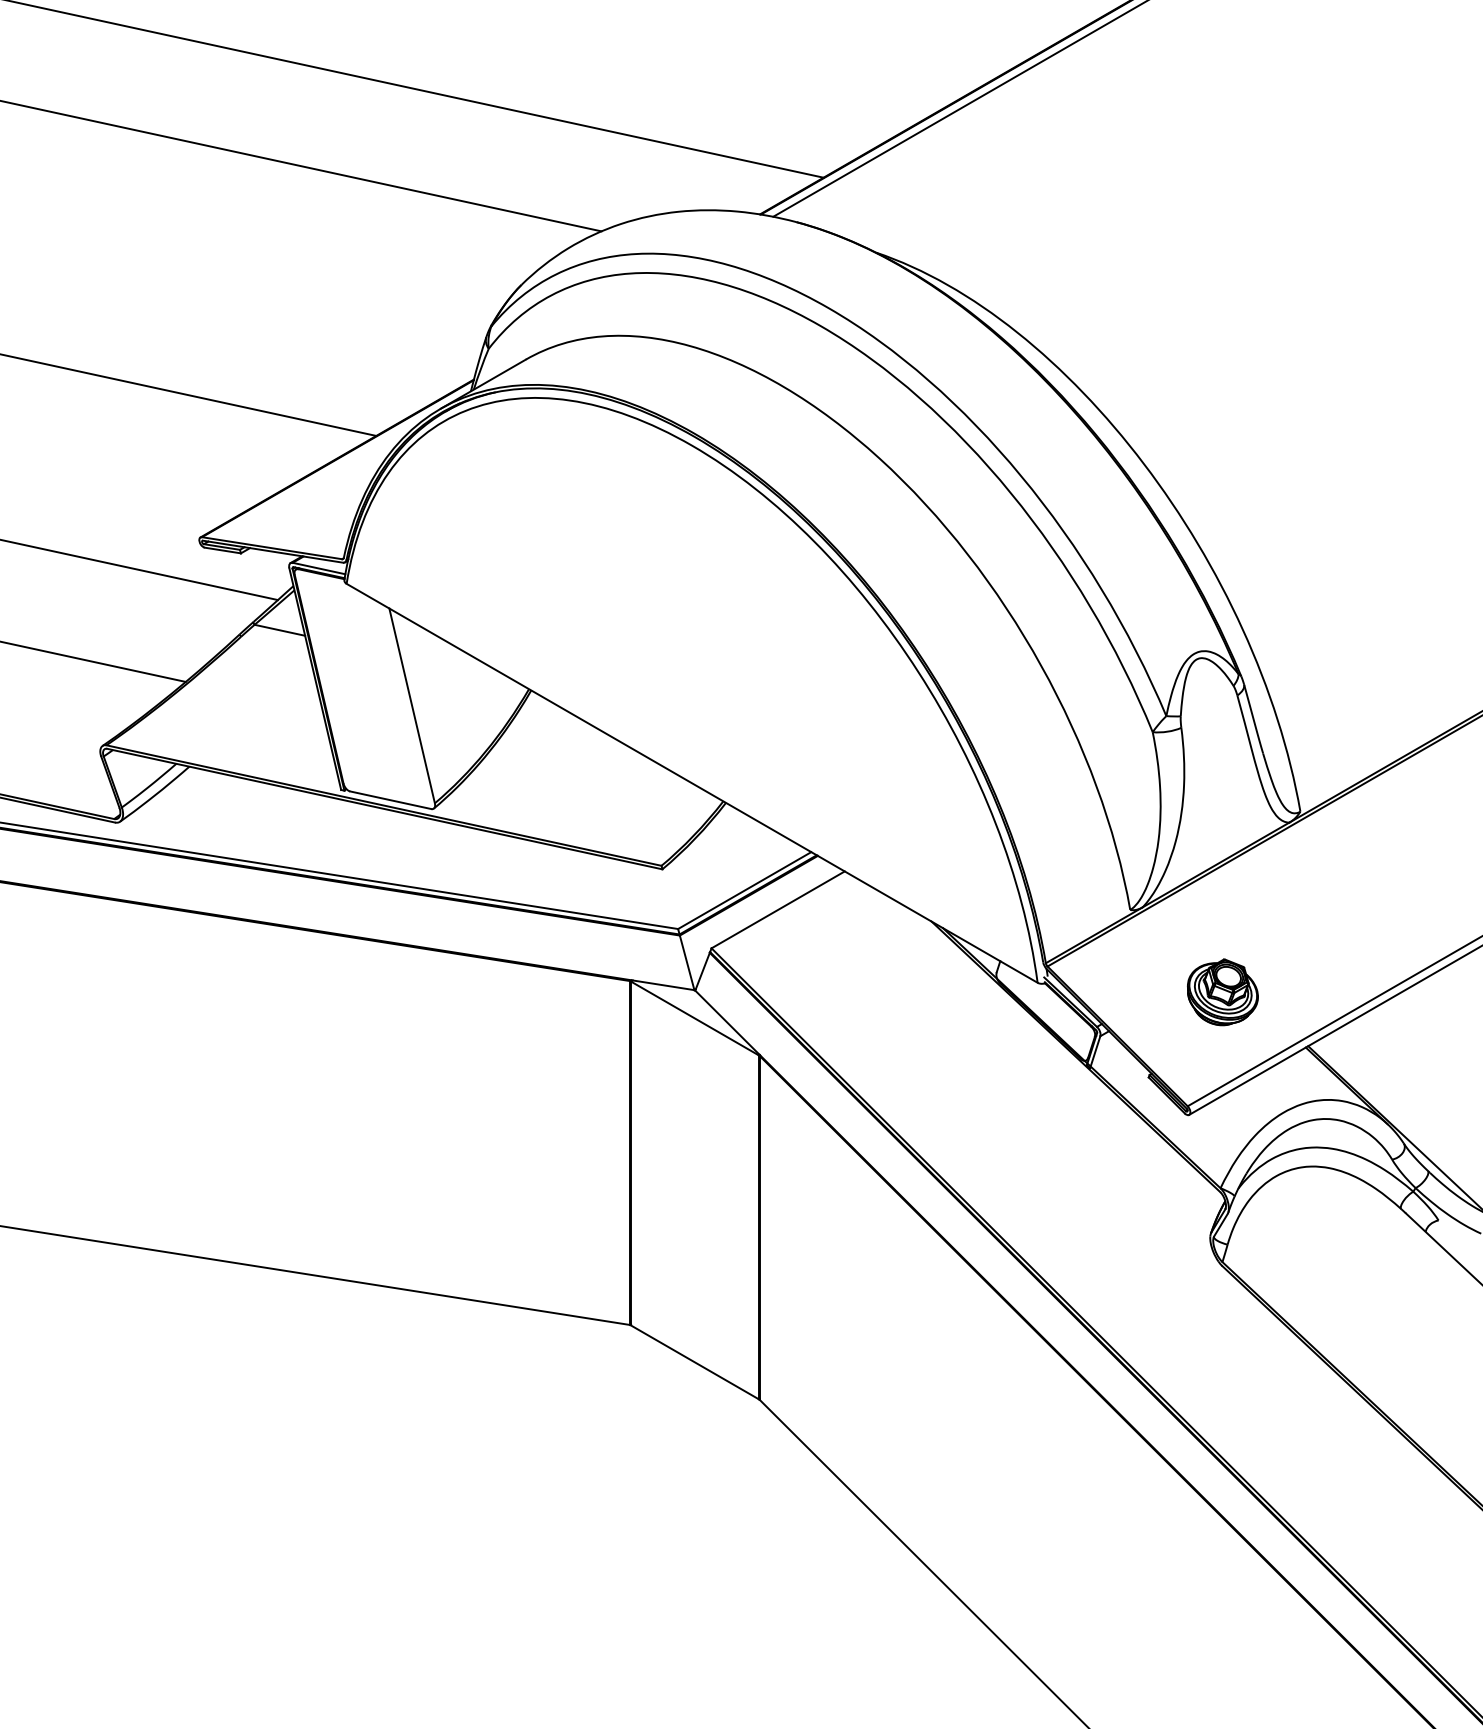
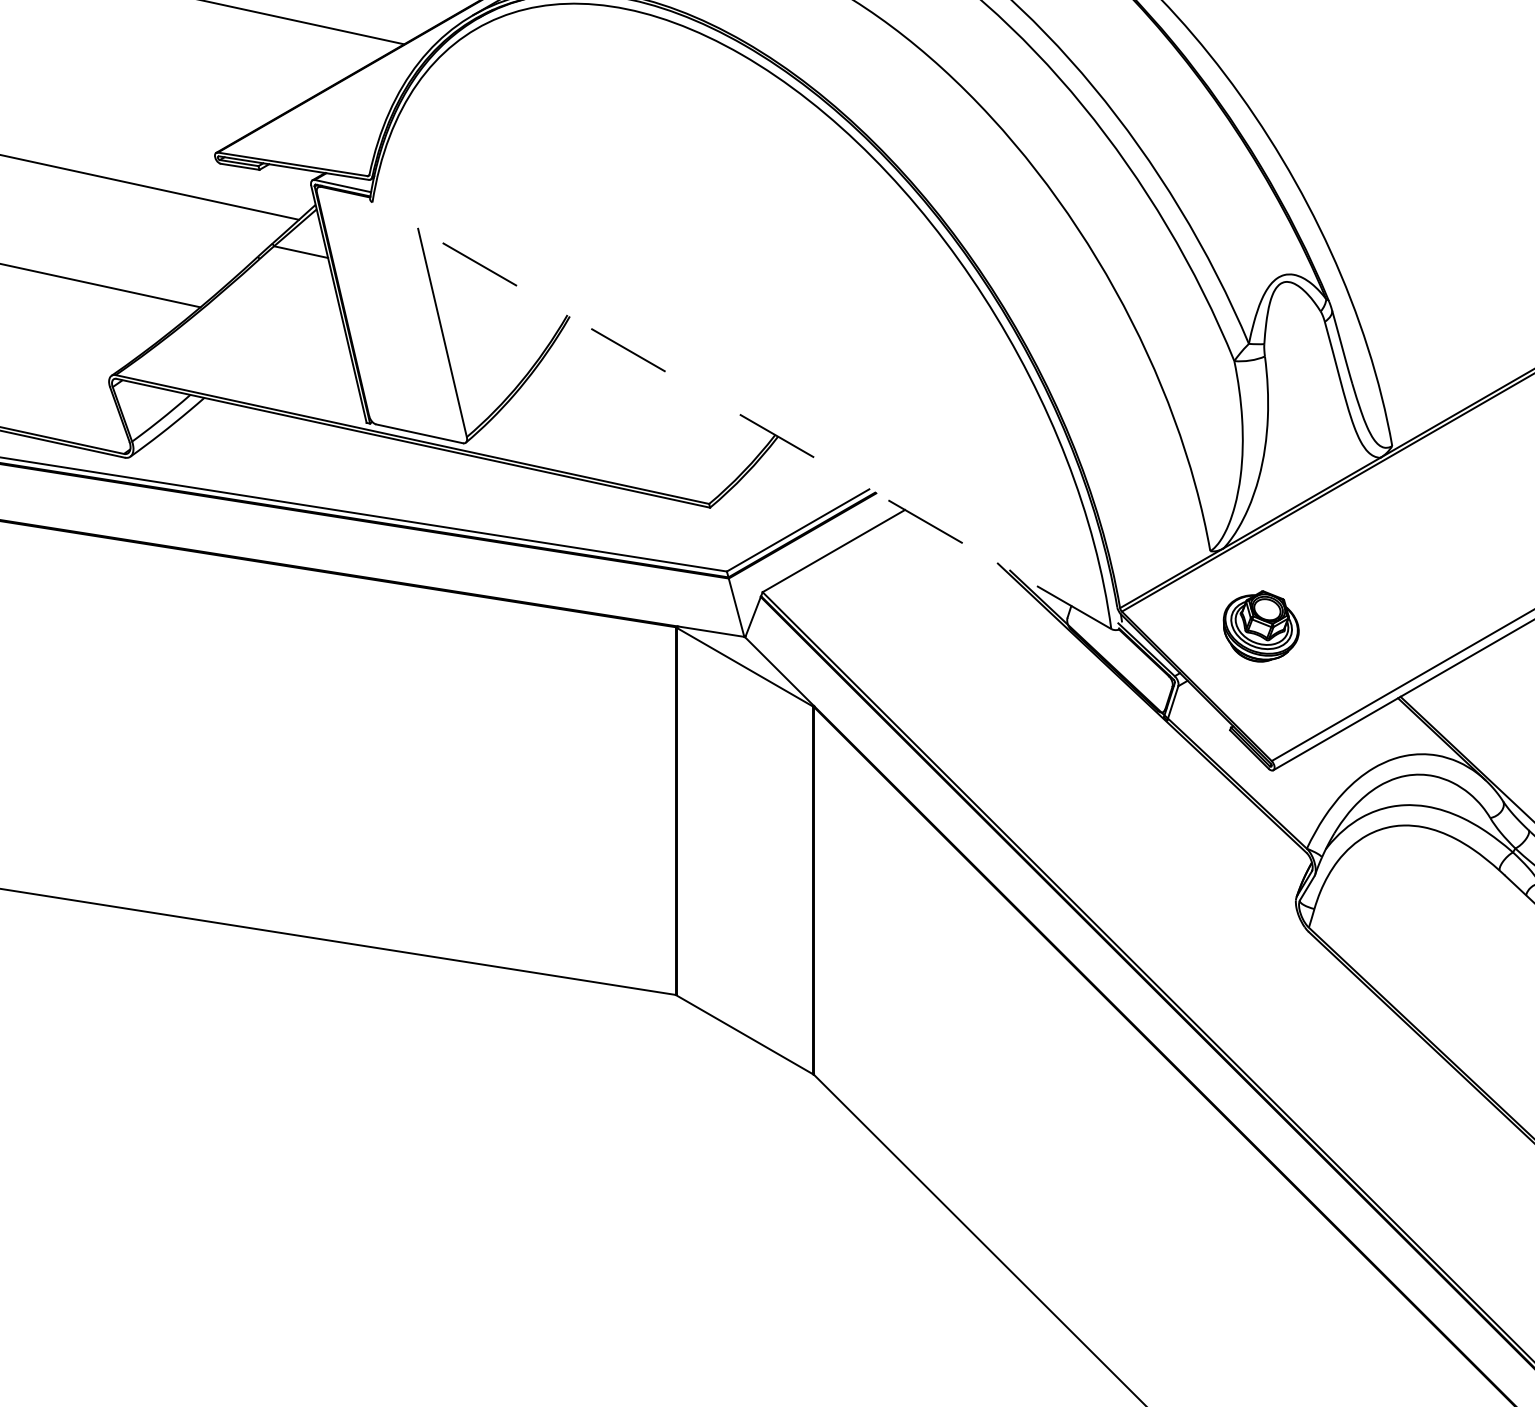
line: (692, 783) -> (742, 415), solid -> dashed
part: (1222, 992) -> (1260, 626), moved

